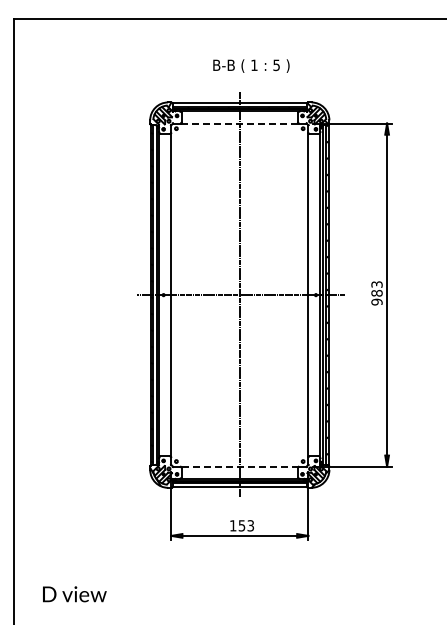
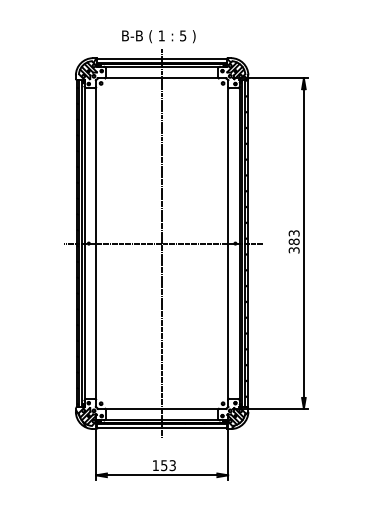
text: (251, 65) -> (158, 36), moved
line: (240, 123) -> (162, 78), dashed -> solid
text: (376, 301) -> (293, 249), 983 -> 383
line: (239, 466) -> (161, 408), dashed -> solid

